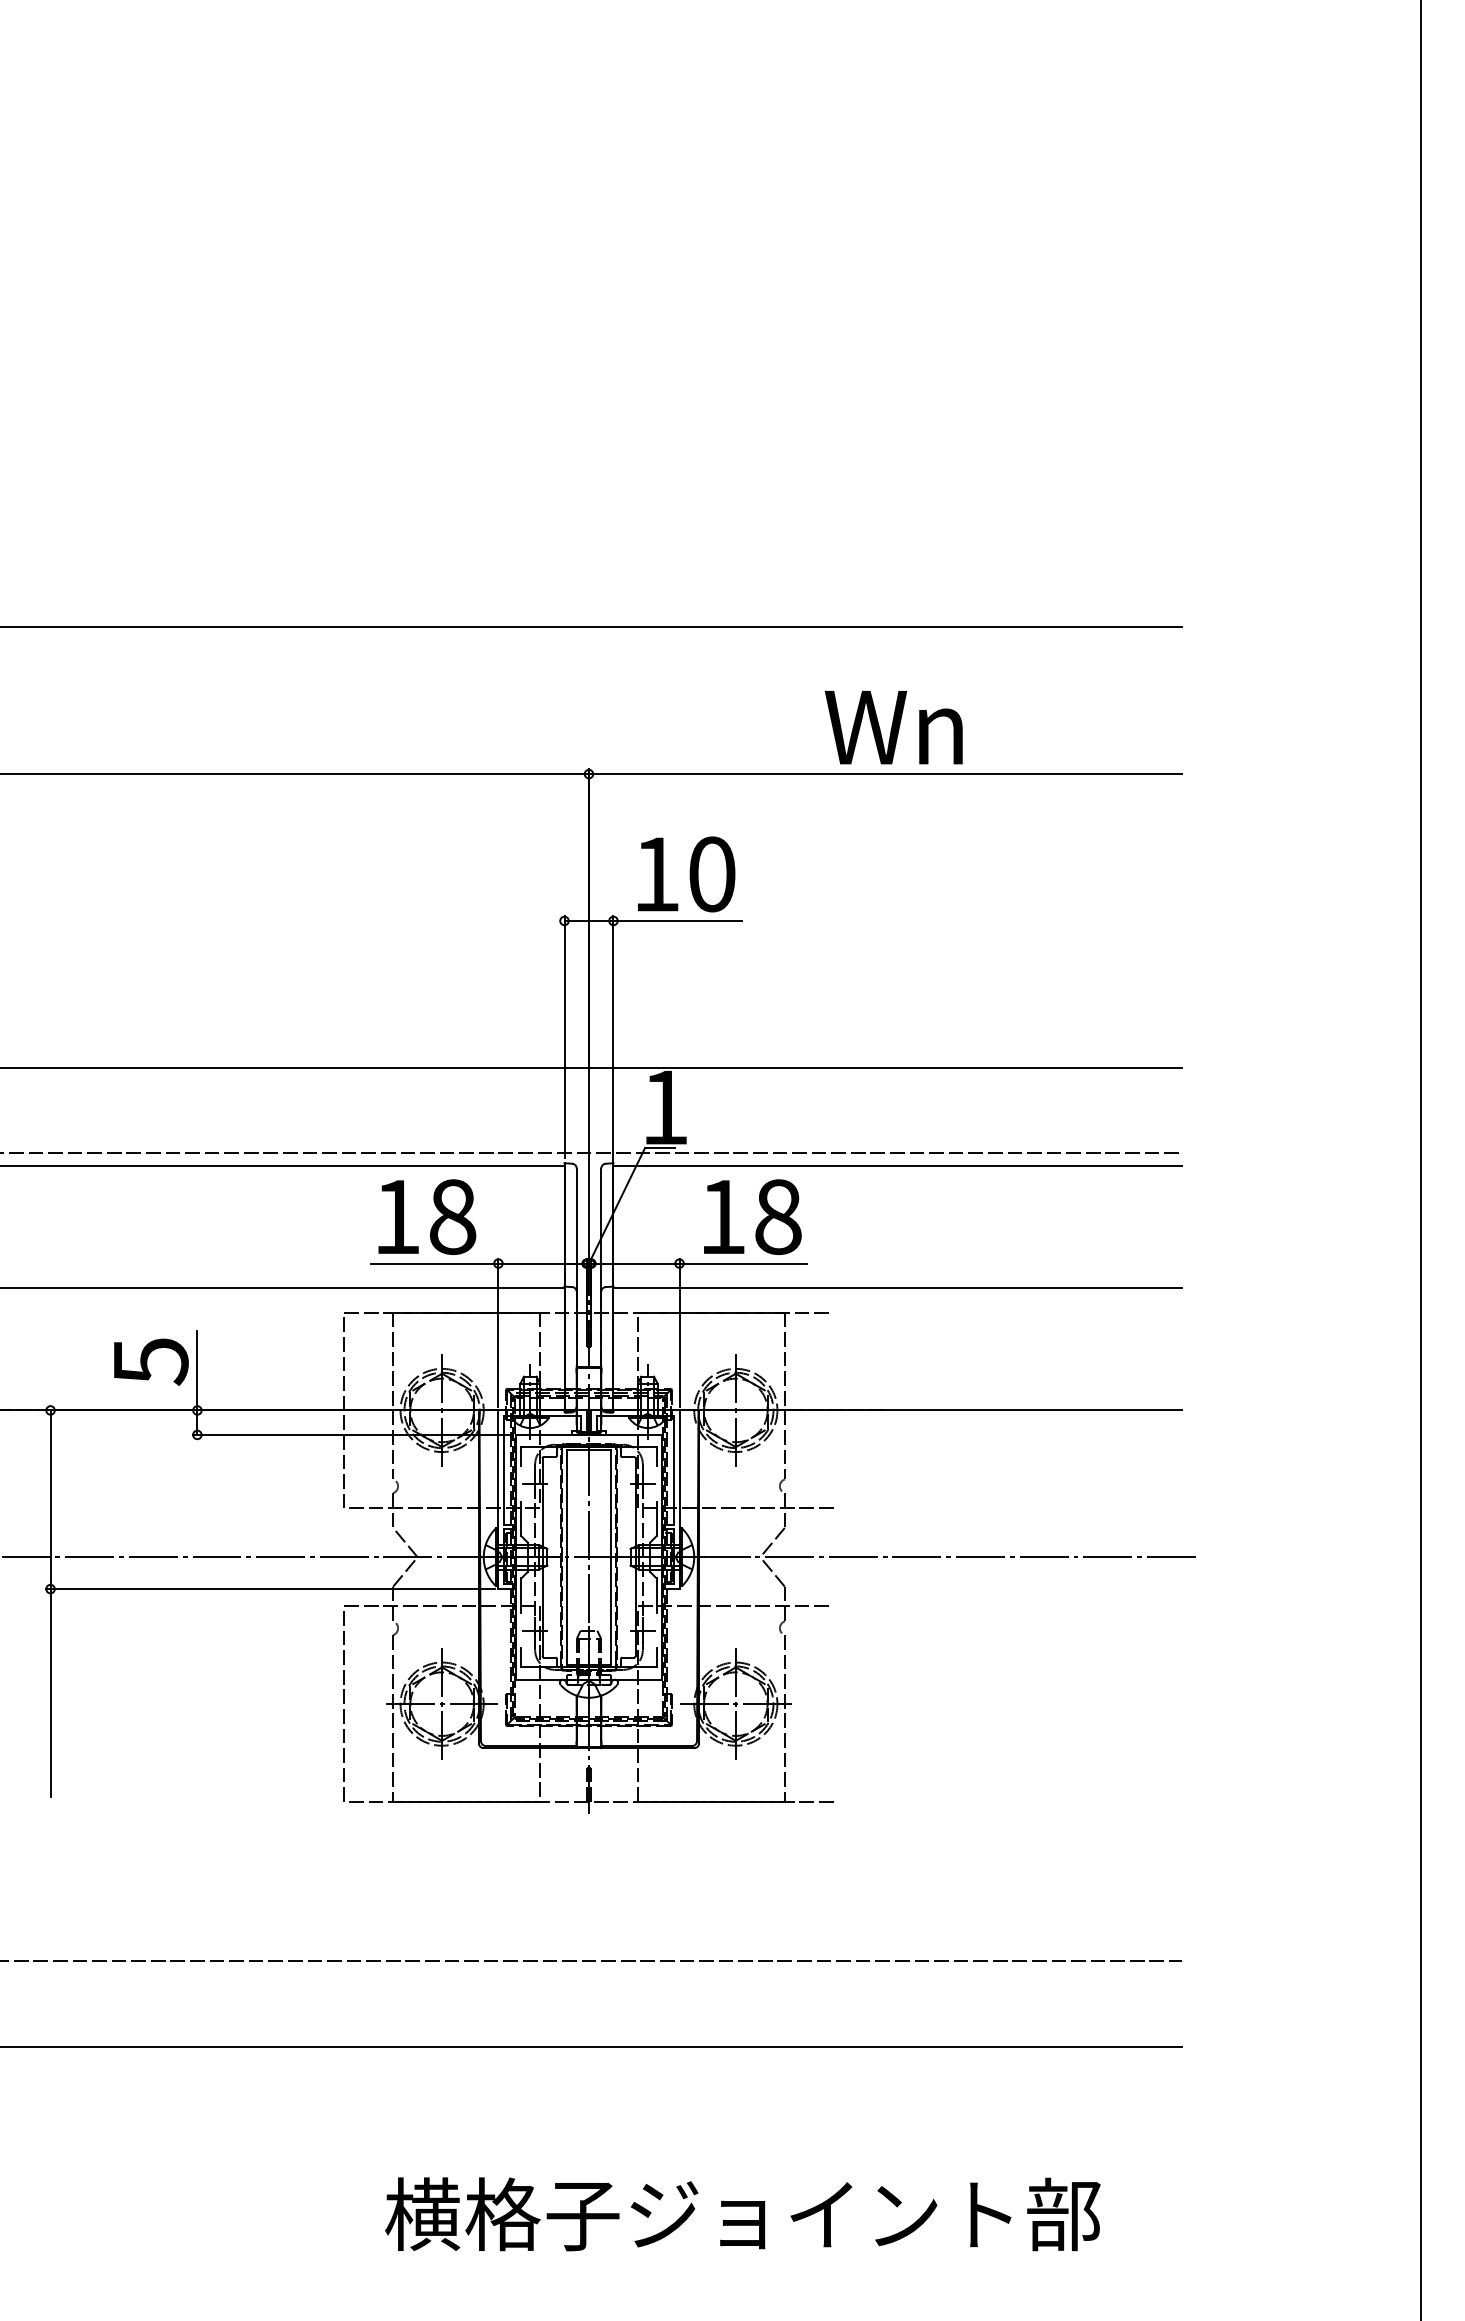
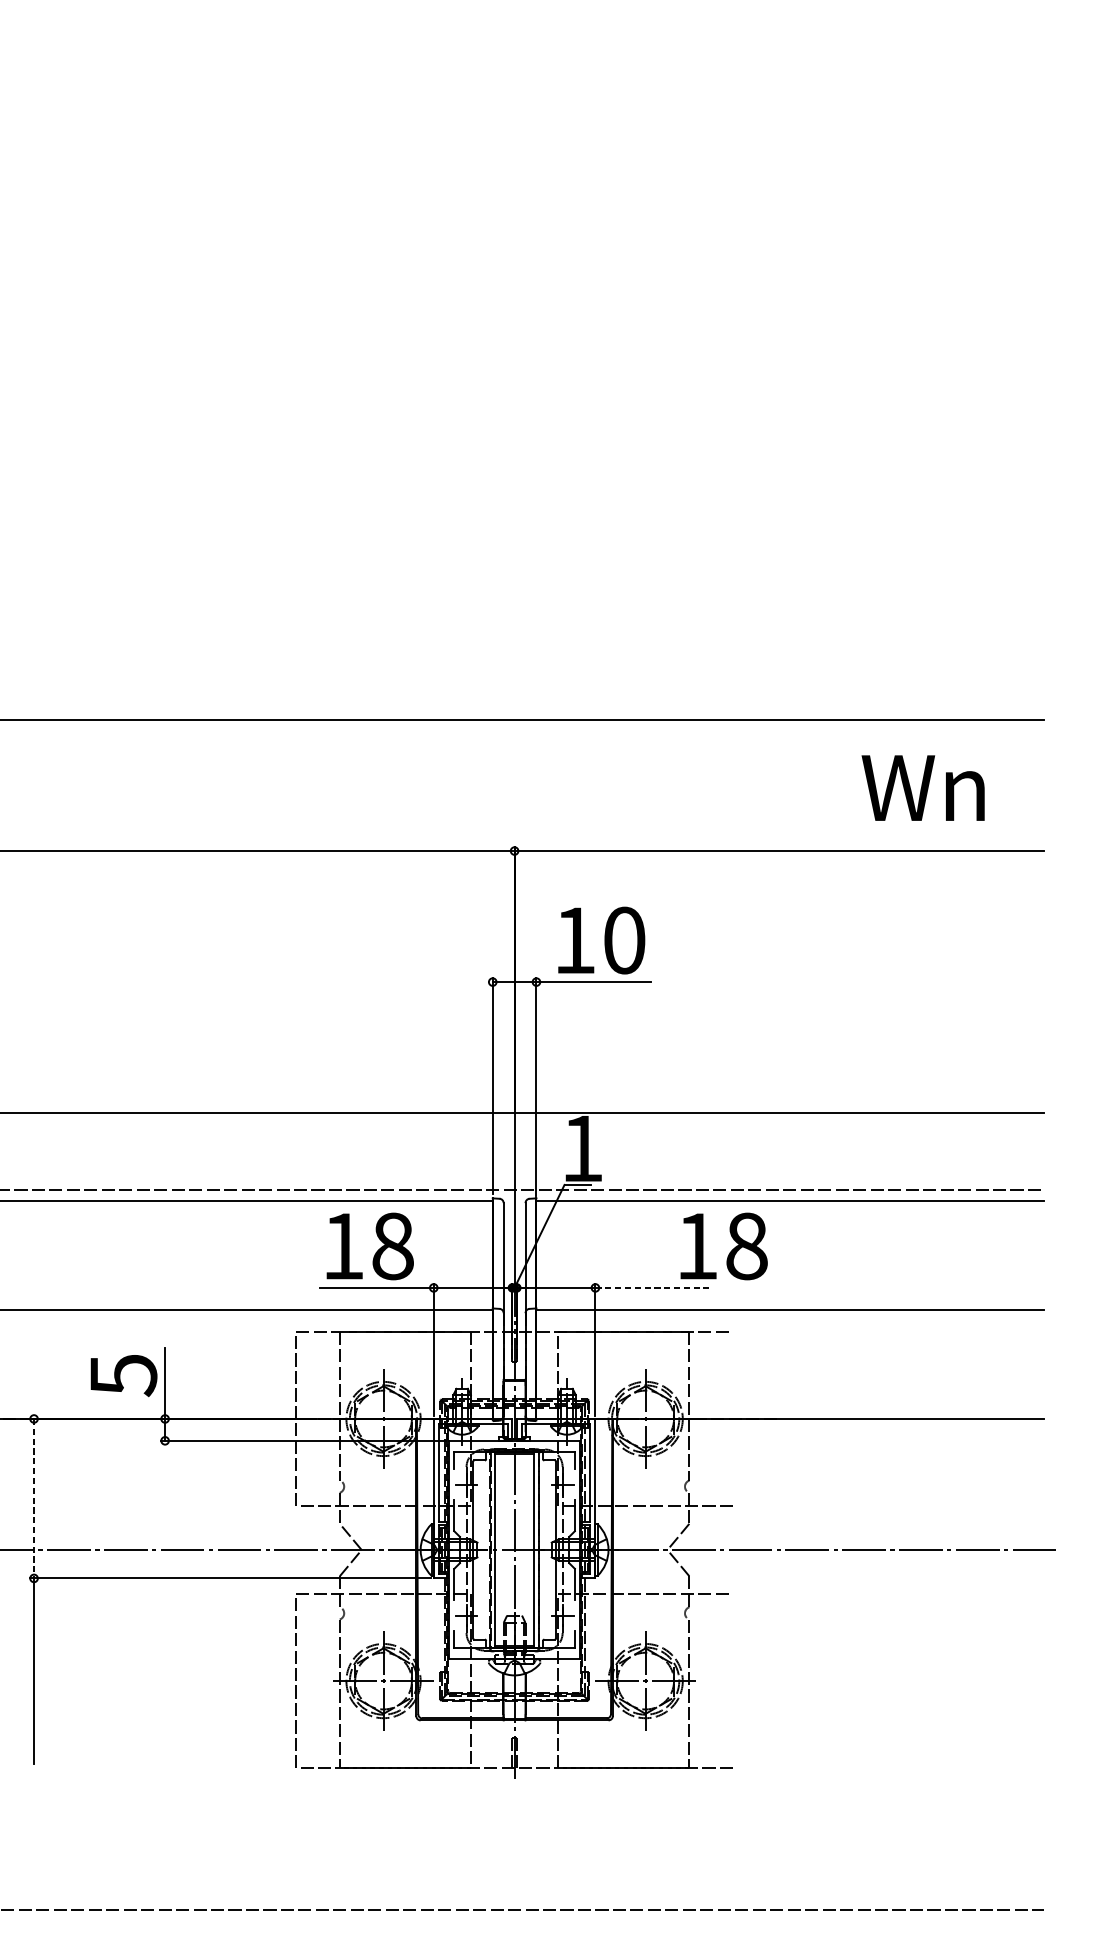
text: (893, 727) -> (922, 788), moved
text: (752, 1216) -> (723, 1245), moved
line: (743, 1263) -> (652, 1287), solid -> dashed
line: (50, 1500) -> (33, 1499), solid -> dashed

